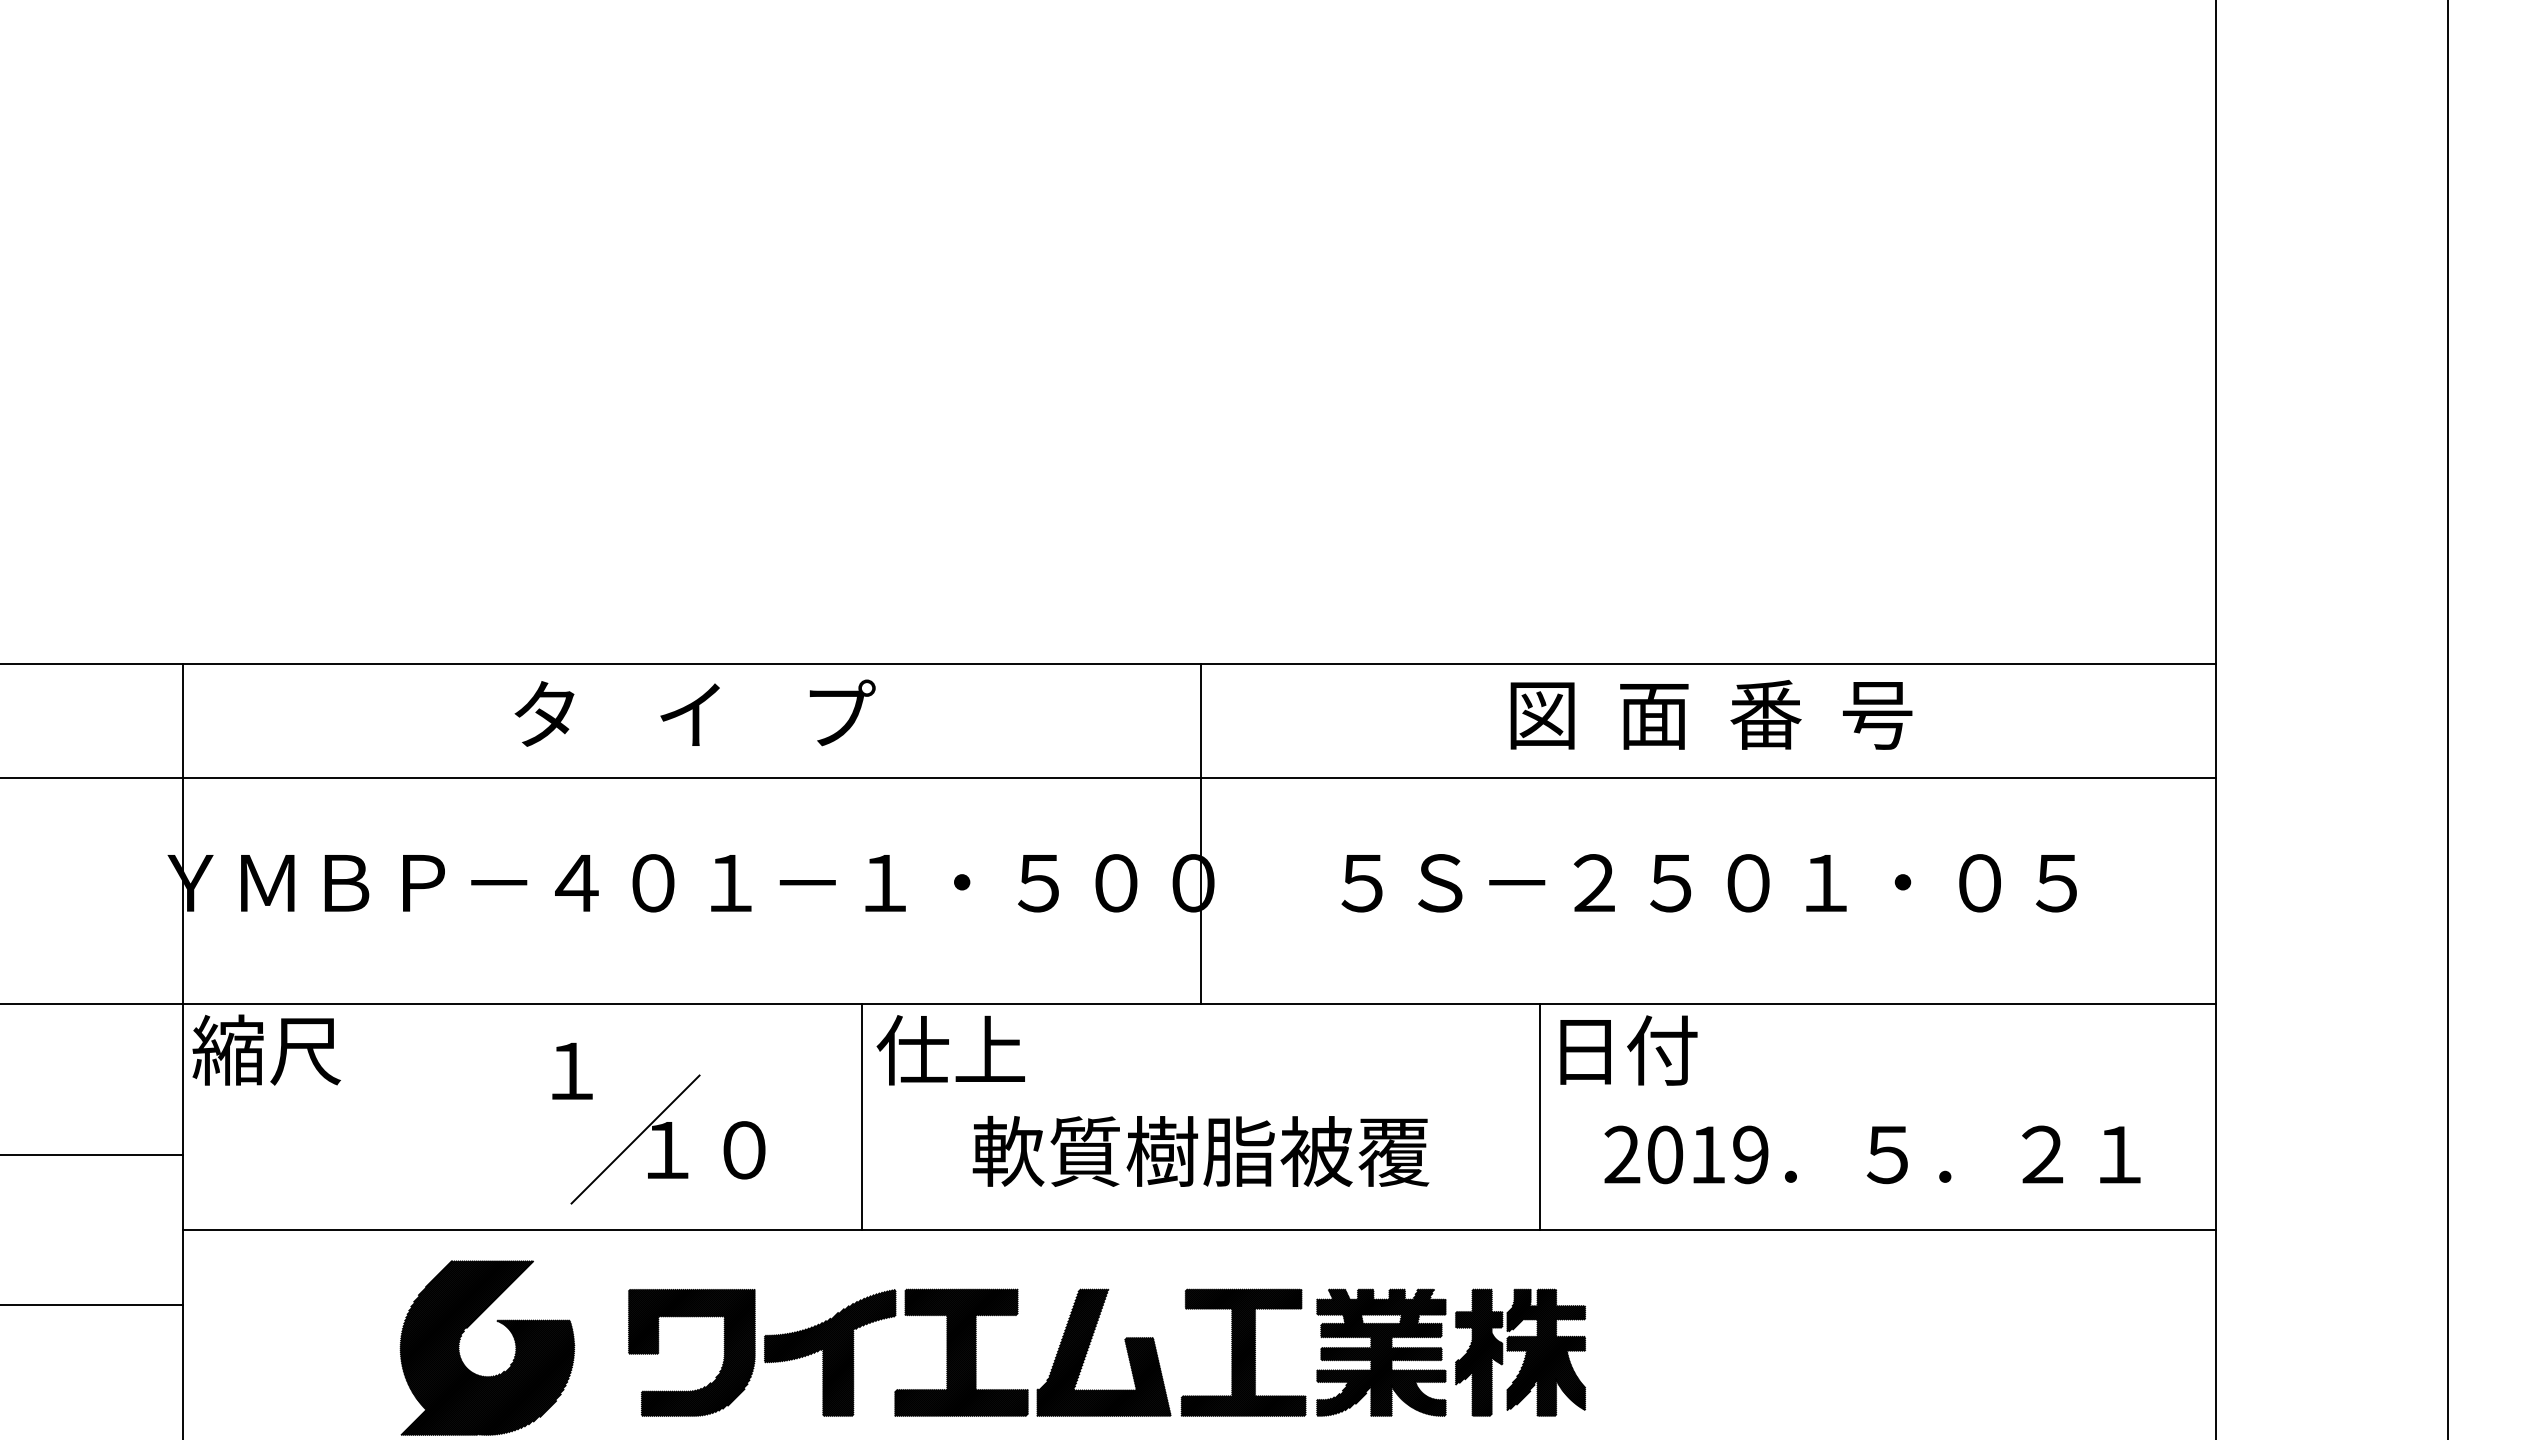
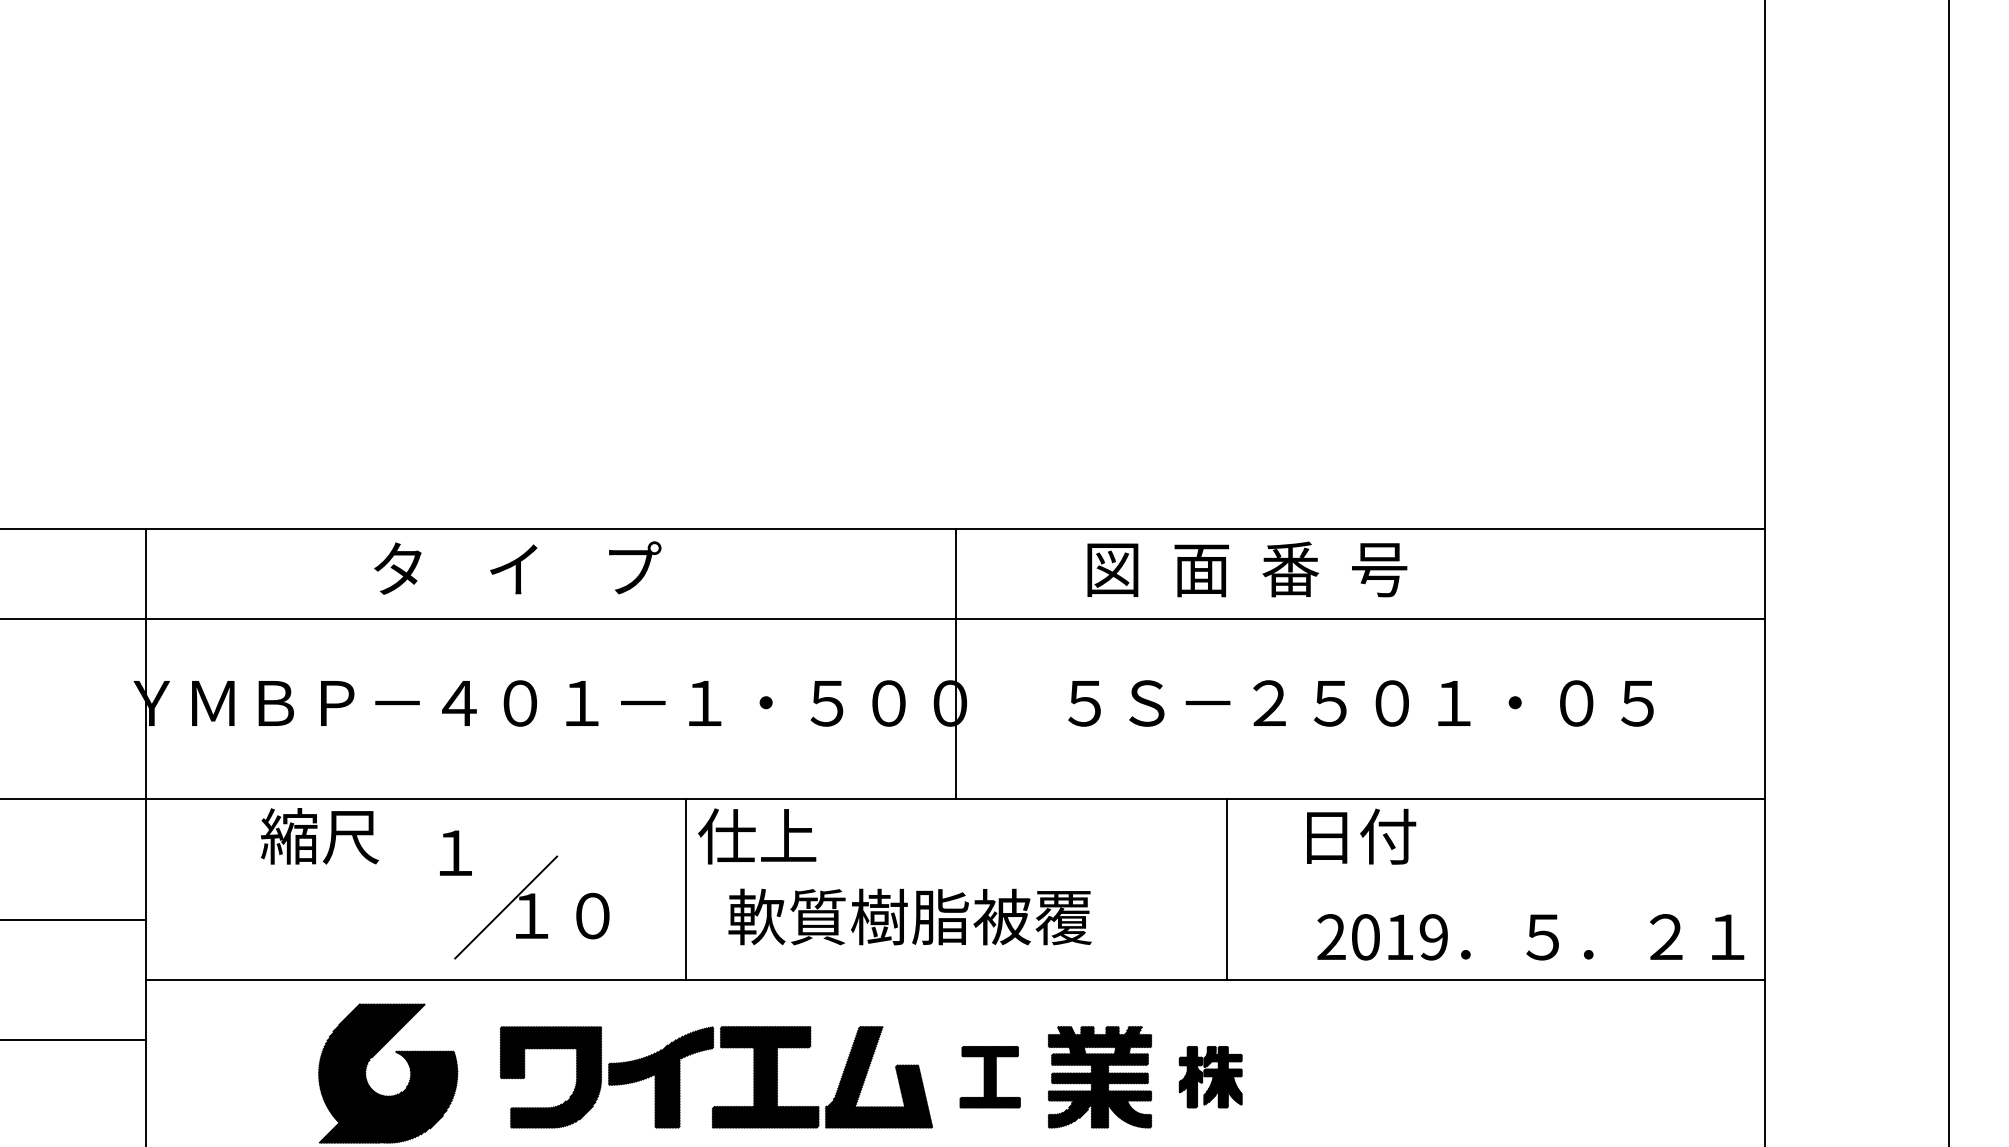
text: (694, 712) -> (517, 567), moved
text: (1711, 714) -> (1247, 569), moved
text: (266, 1049) -> (319, 835), moved
text: (1628, 1050) -> (1361, 836), moved
text: (1200, 1151) -> (909, 917), moved
text: (1872, 1154) -> (1530, 936), moved
part: (1243, 1352) -> (990, 1077), size x0.6
part: (1520, 1352) -> (1210, 1077), size x0.6

